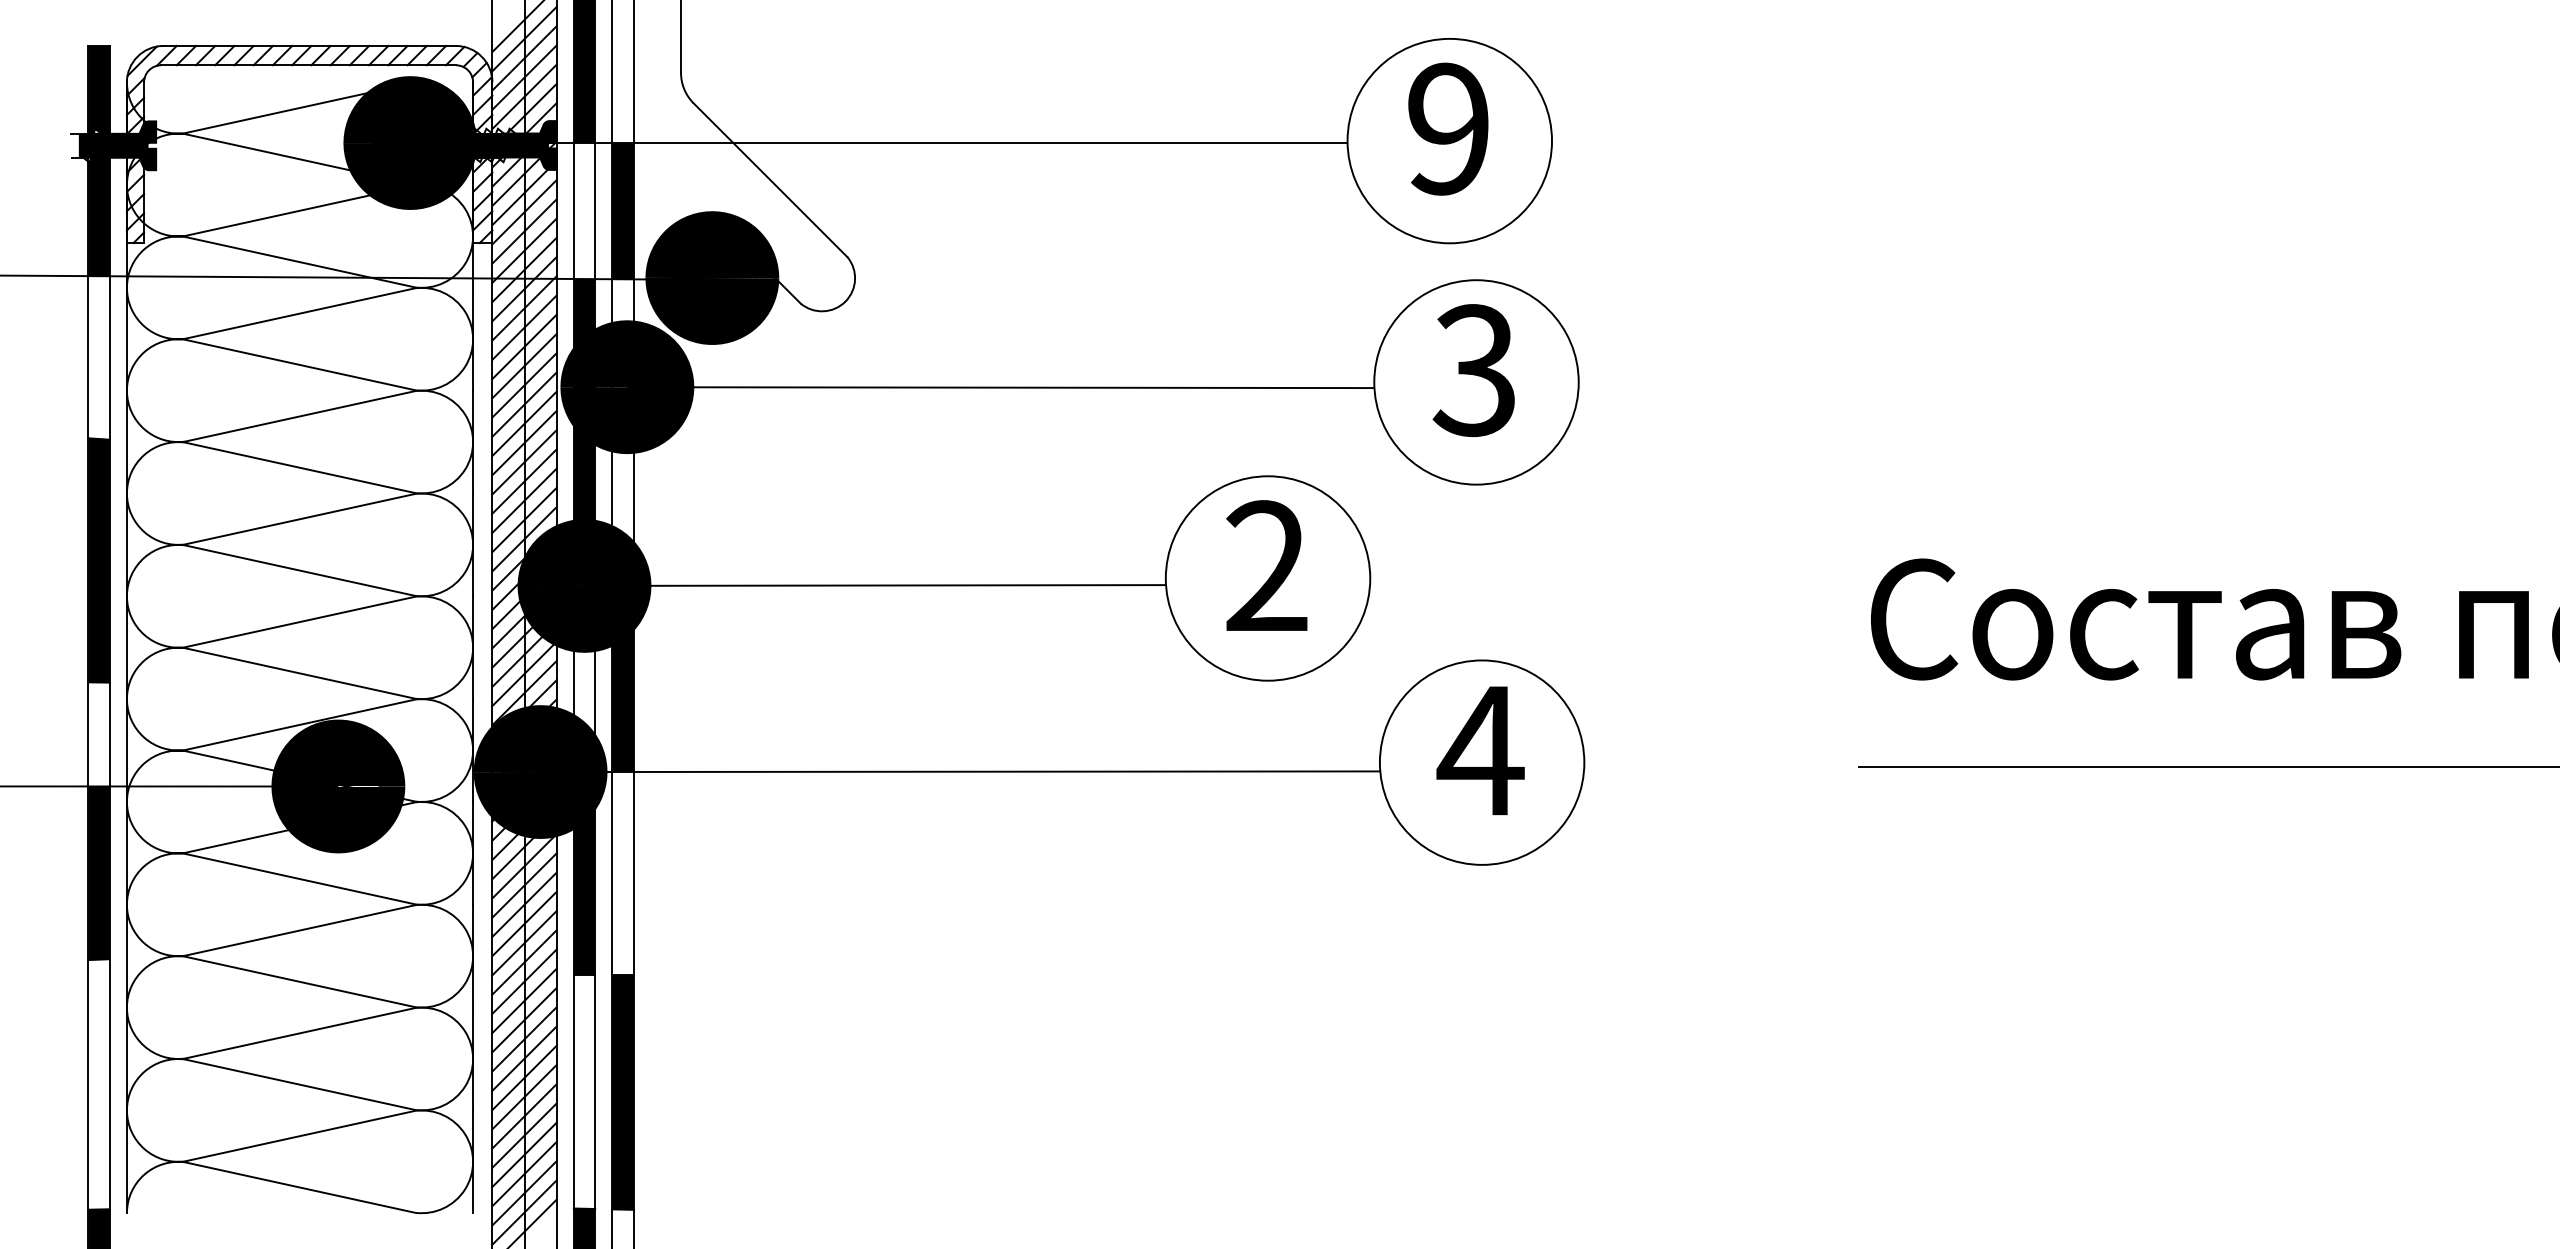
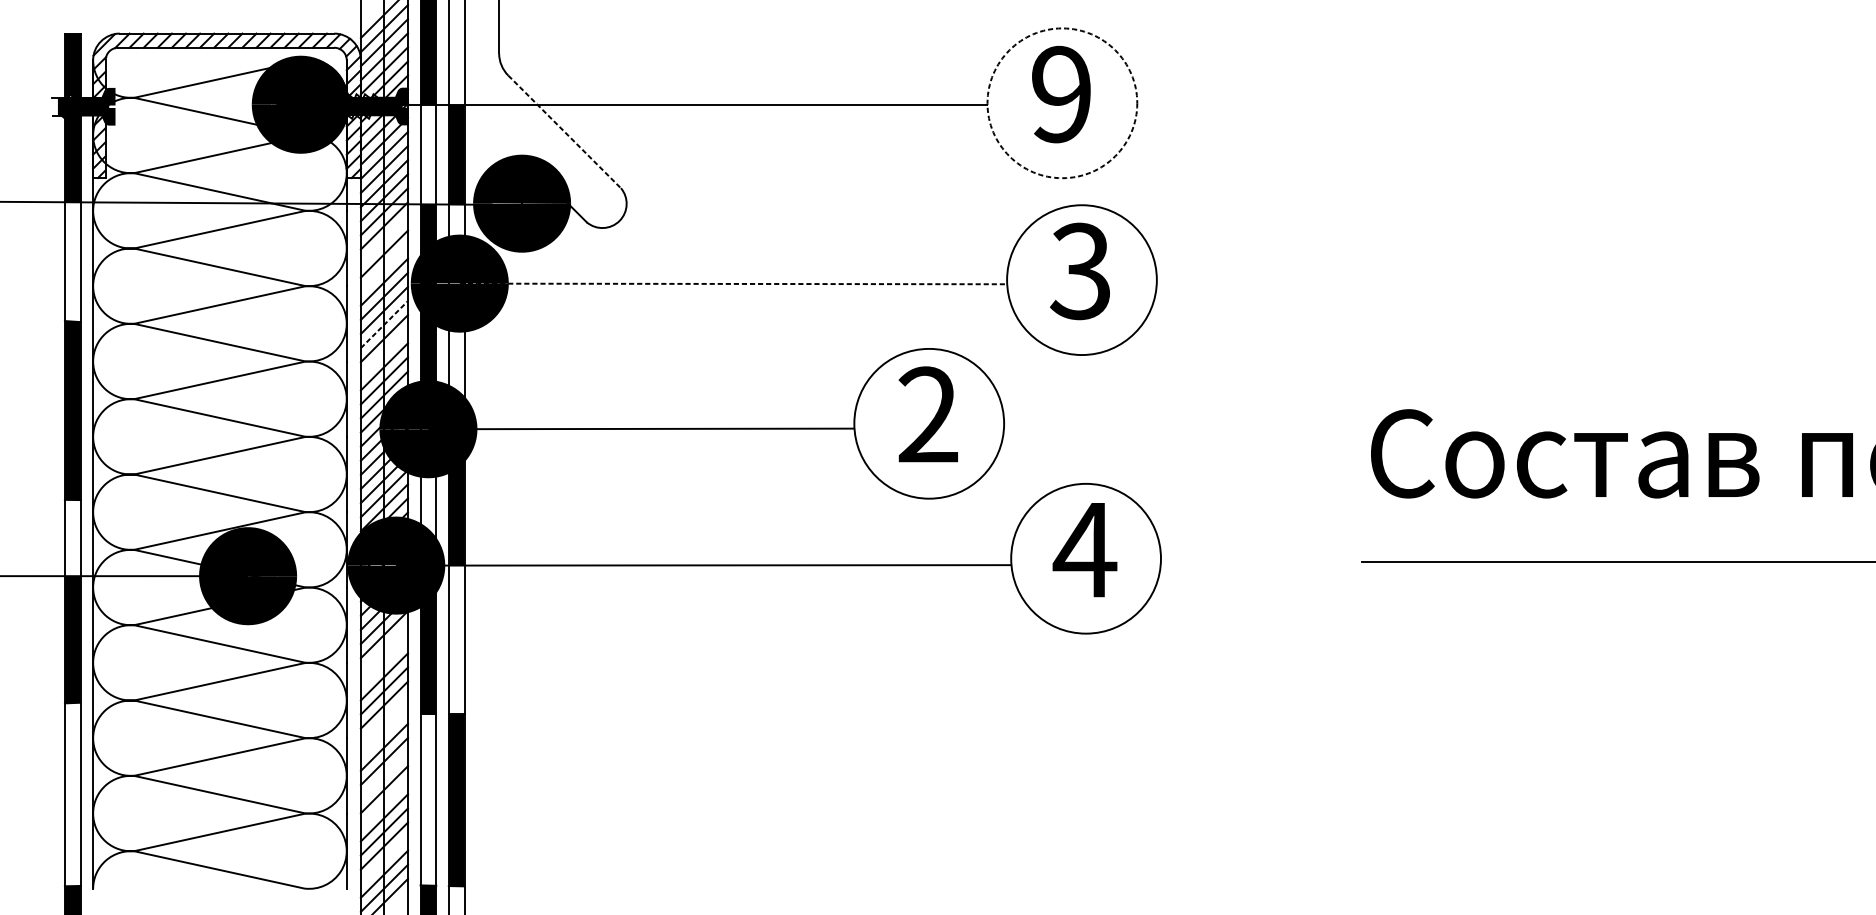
circle: (1449, 140) -> (1062, 102), solid -> dashed
line: (770, 180) -> (564, 132), solid -> dashed
line: (524, 327) -> (384, 239), removed
line: (524, 366) -> (384, 268), removed
line: (1000, 387) -> (733, 283), solid -> dashed
line: (524, 442) -> (384, 324), solid -> dashed
line: (524, 481) -> (384, 352), removed
line: (524, 885) -> (384, 648), removed
line: (524, 904) -> (384, 662), removed
line: (524, 981) -> (384, 719), removed
line: (524, 1000) -> (384, 732), removed
line: (524, 1058) -> (384, 775), removed
line: (524, 1097) -> (384, 804), removed
line: (524, 1173) -> (384, 859), removed

